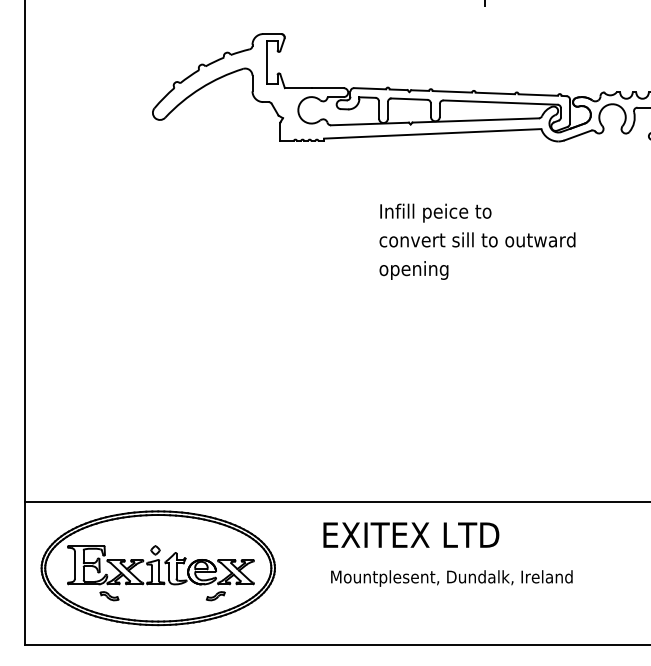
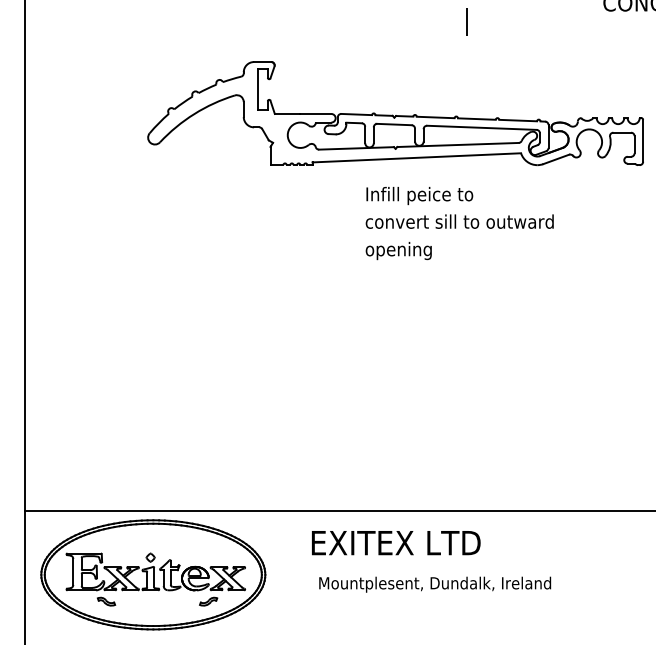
text: (477, 241) -> (459, 223), moved

